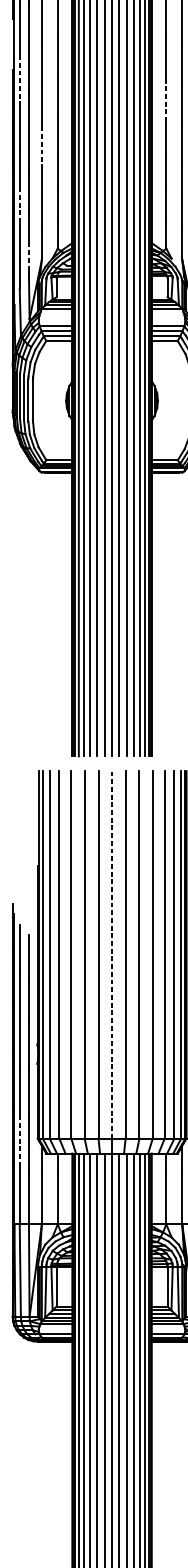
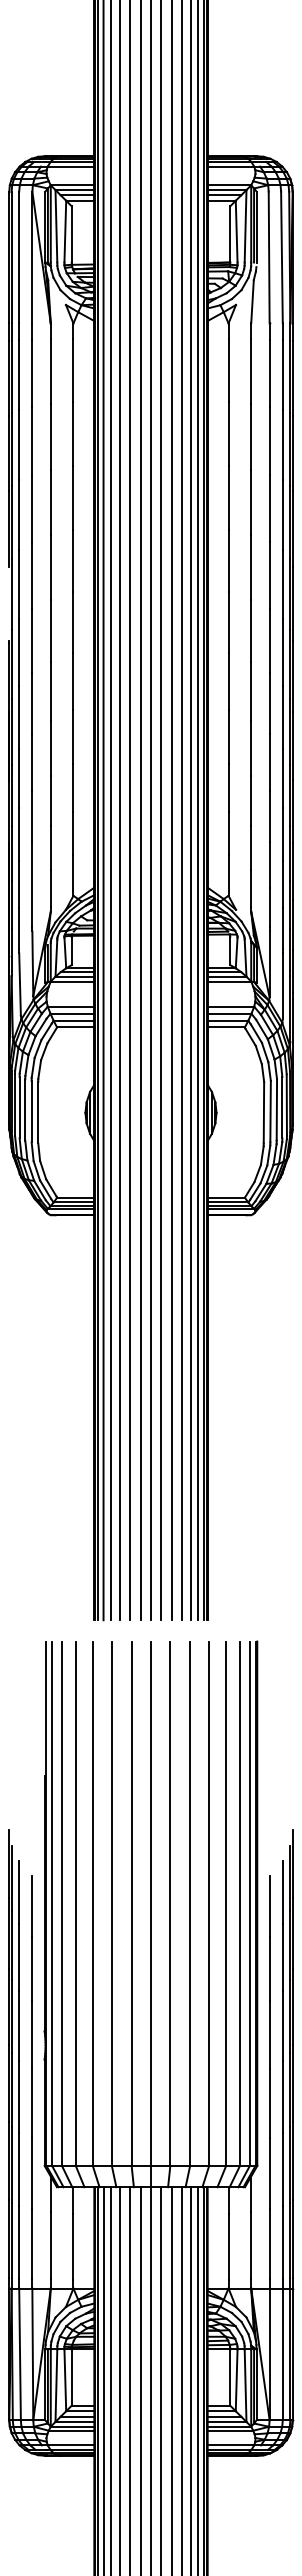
line: (19, 79) -> (19, 653), dashed -> solid
line: (166, 98) -> (228, 681), dashed -> solid
line: (41, 146) -> (50, 749), dashed -> solid
line: (19, 205) -> (19, 834), dashed -> solid
line: (29, 256) -> (32, 906), dashed -> solid
line: (111, 954) -> (150, 1903), dashed -> solid
line: (19, 1141) -> (19, 2169), dashed -> solid

